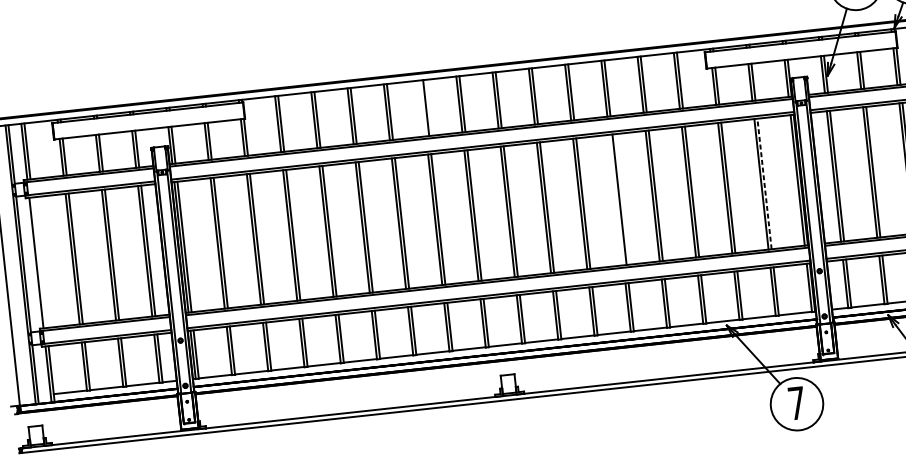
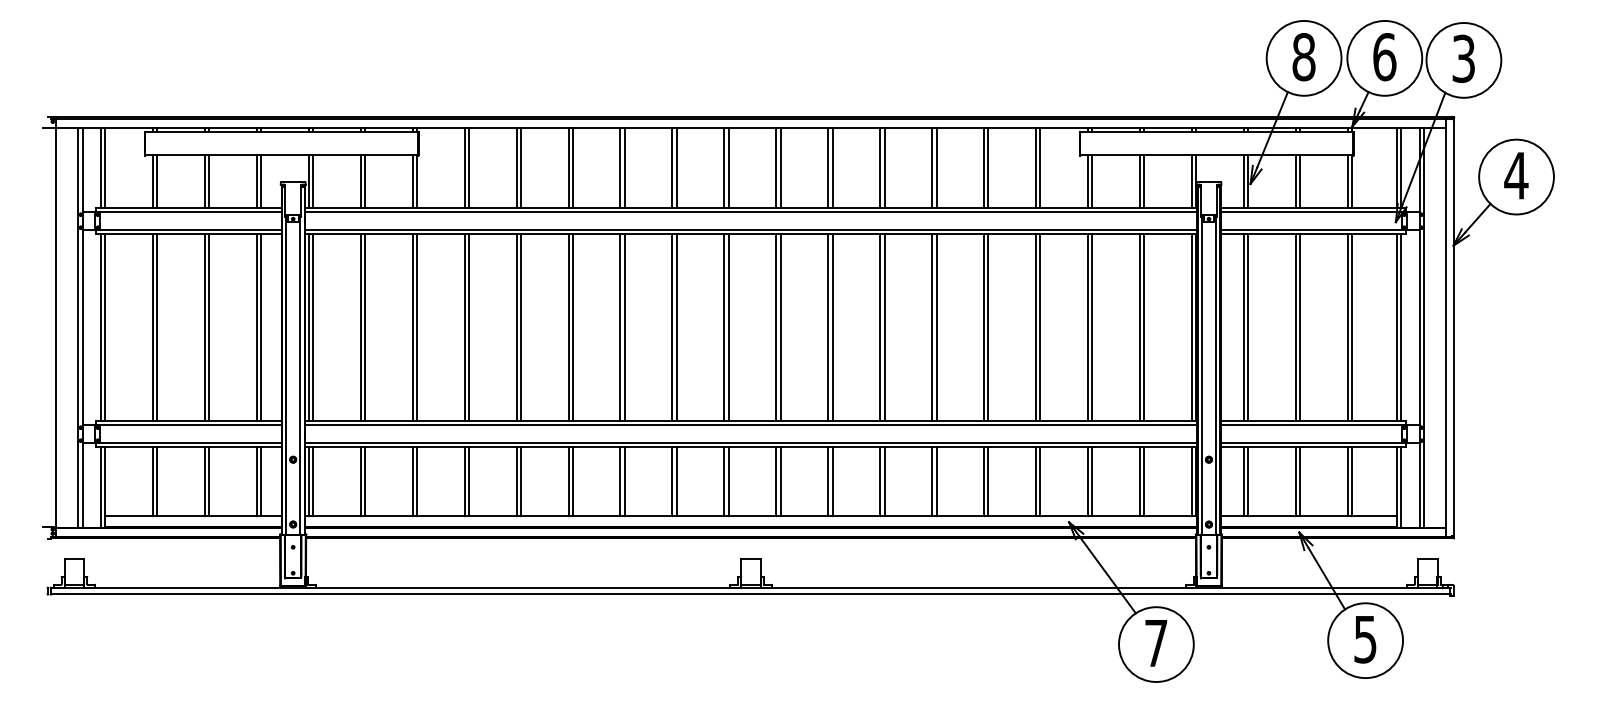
line: (423, 108) -> (672, 168), added
line: (764, 183) -> (1144, 327), dashed -> solid
line: (616, 199) -> (932, 327), added
line: (39, 262) -> (105, 327), added

